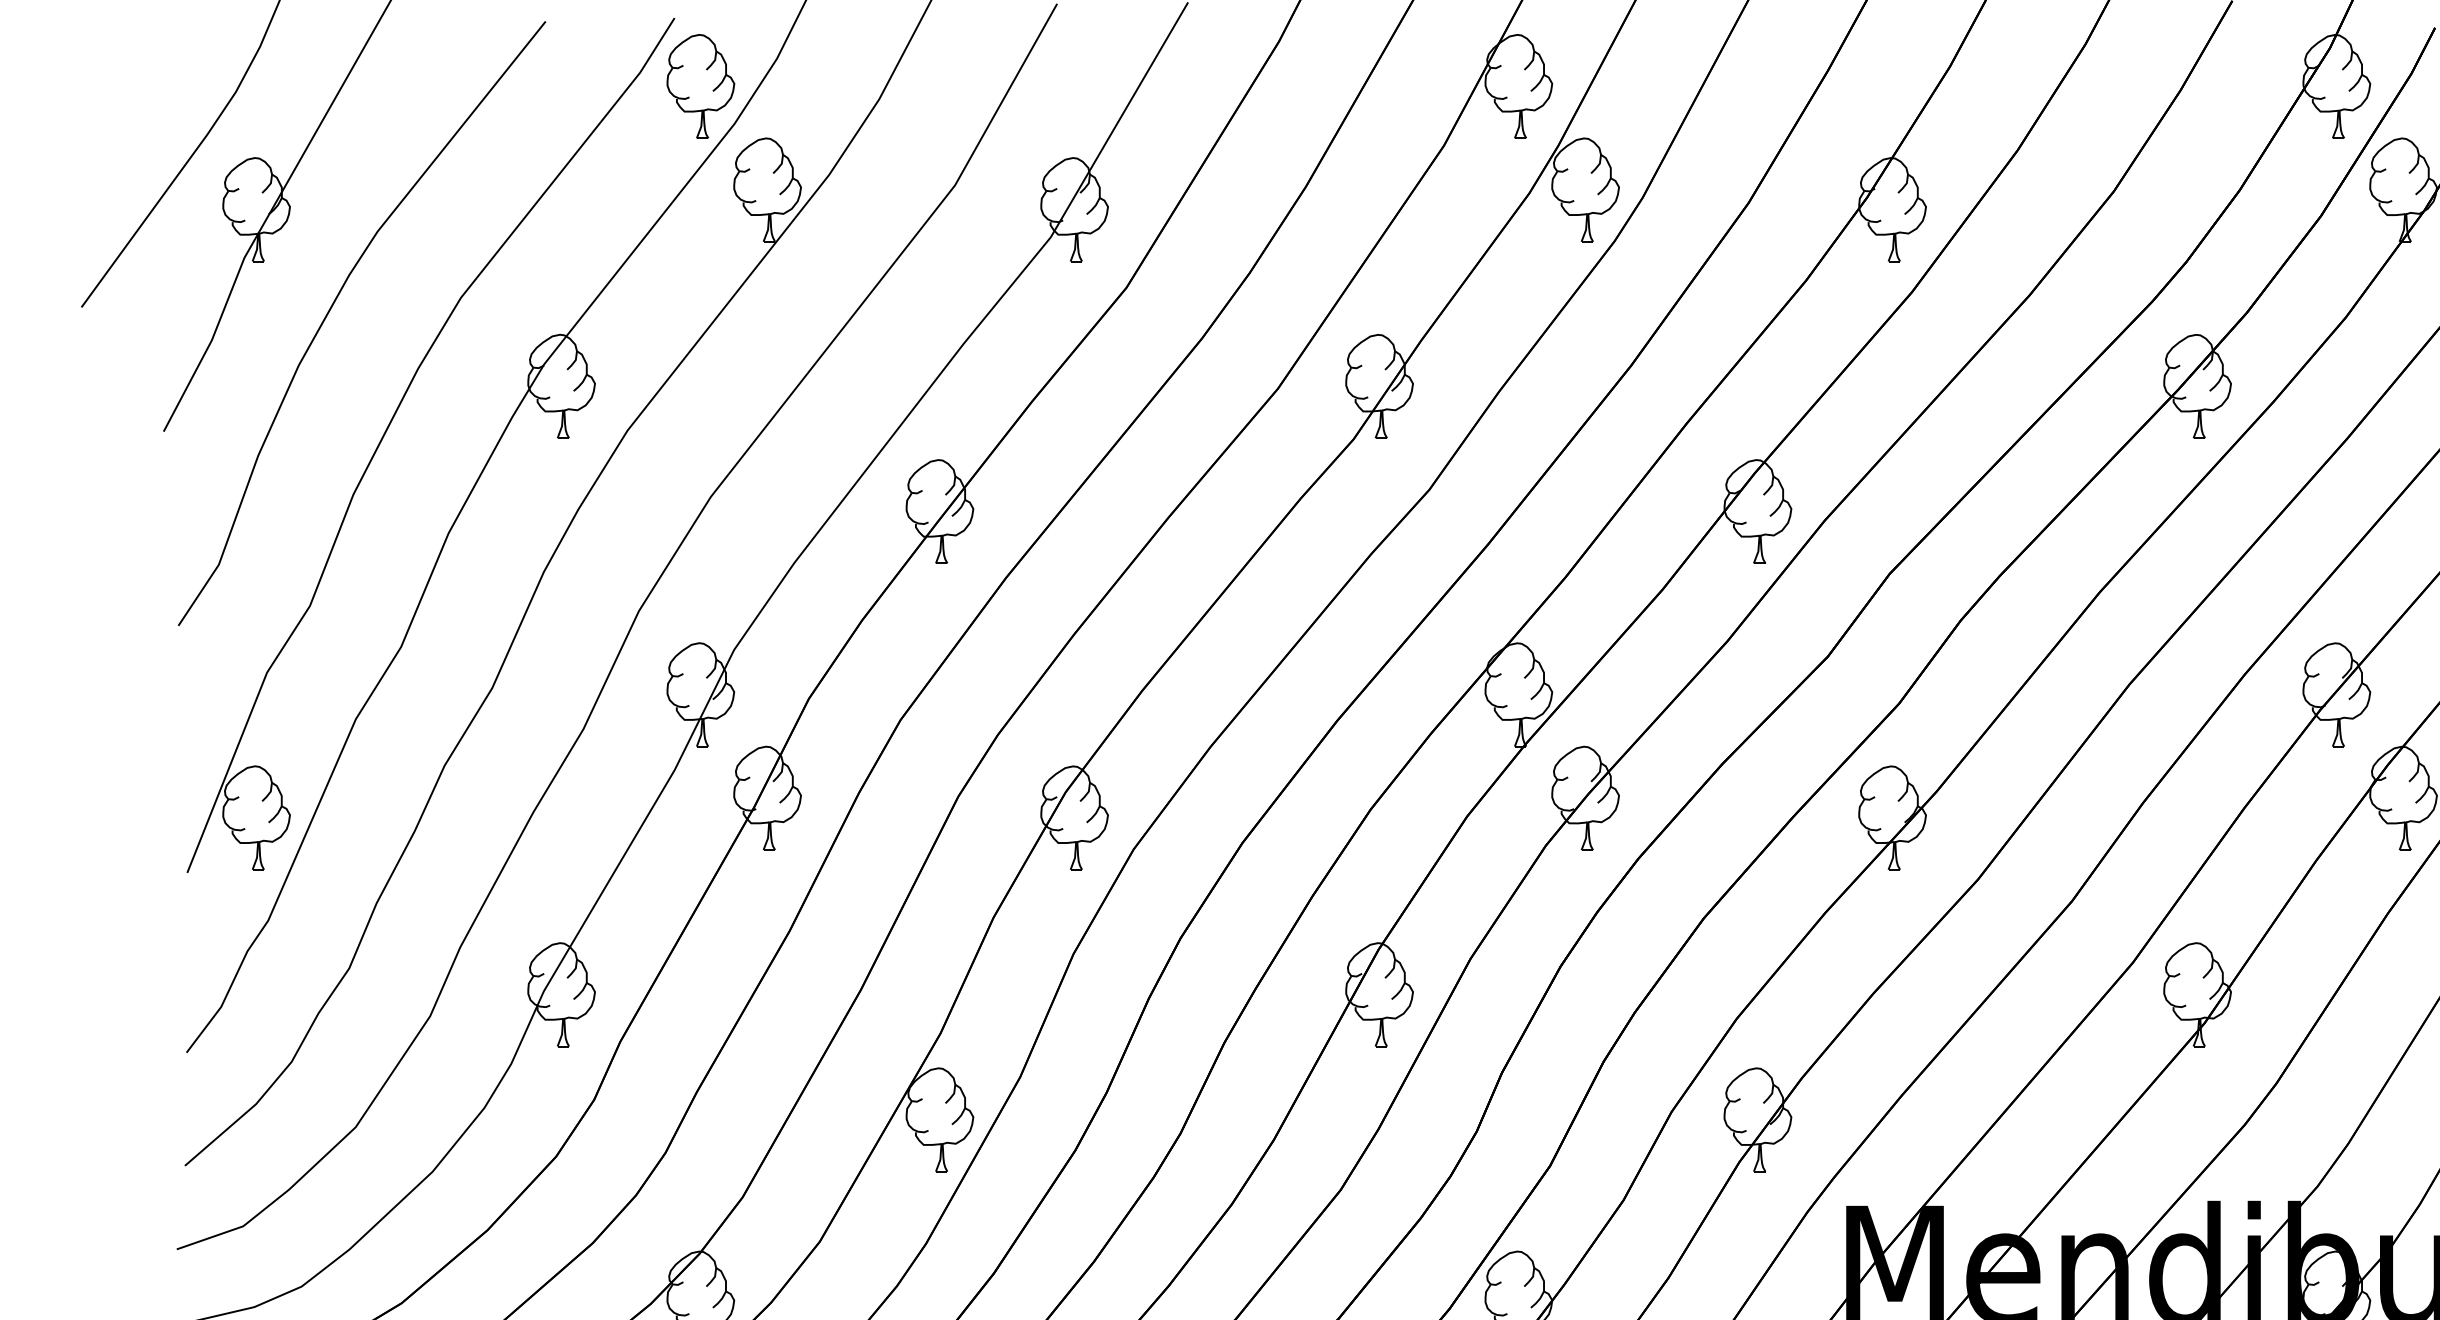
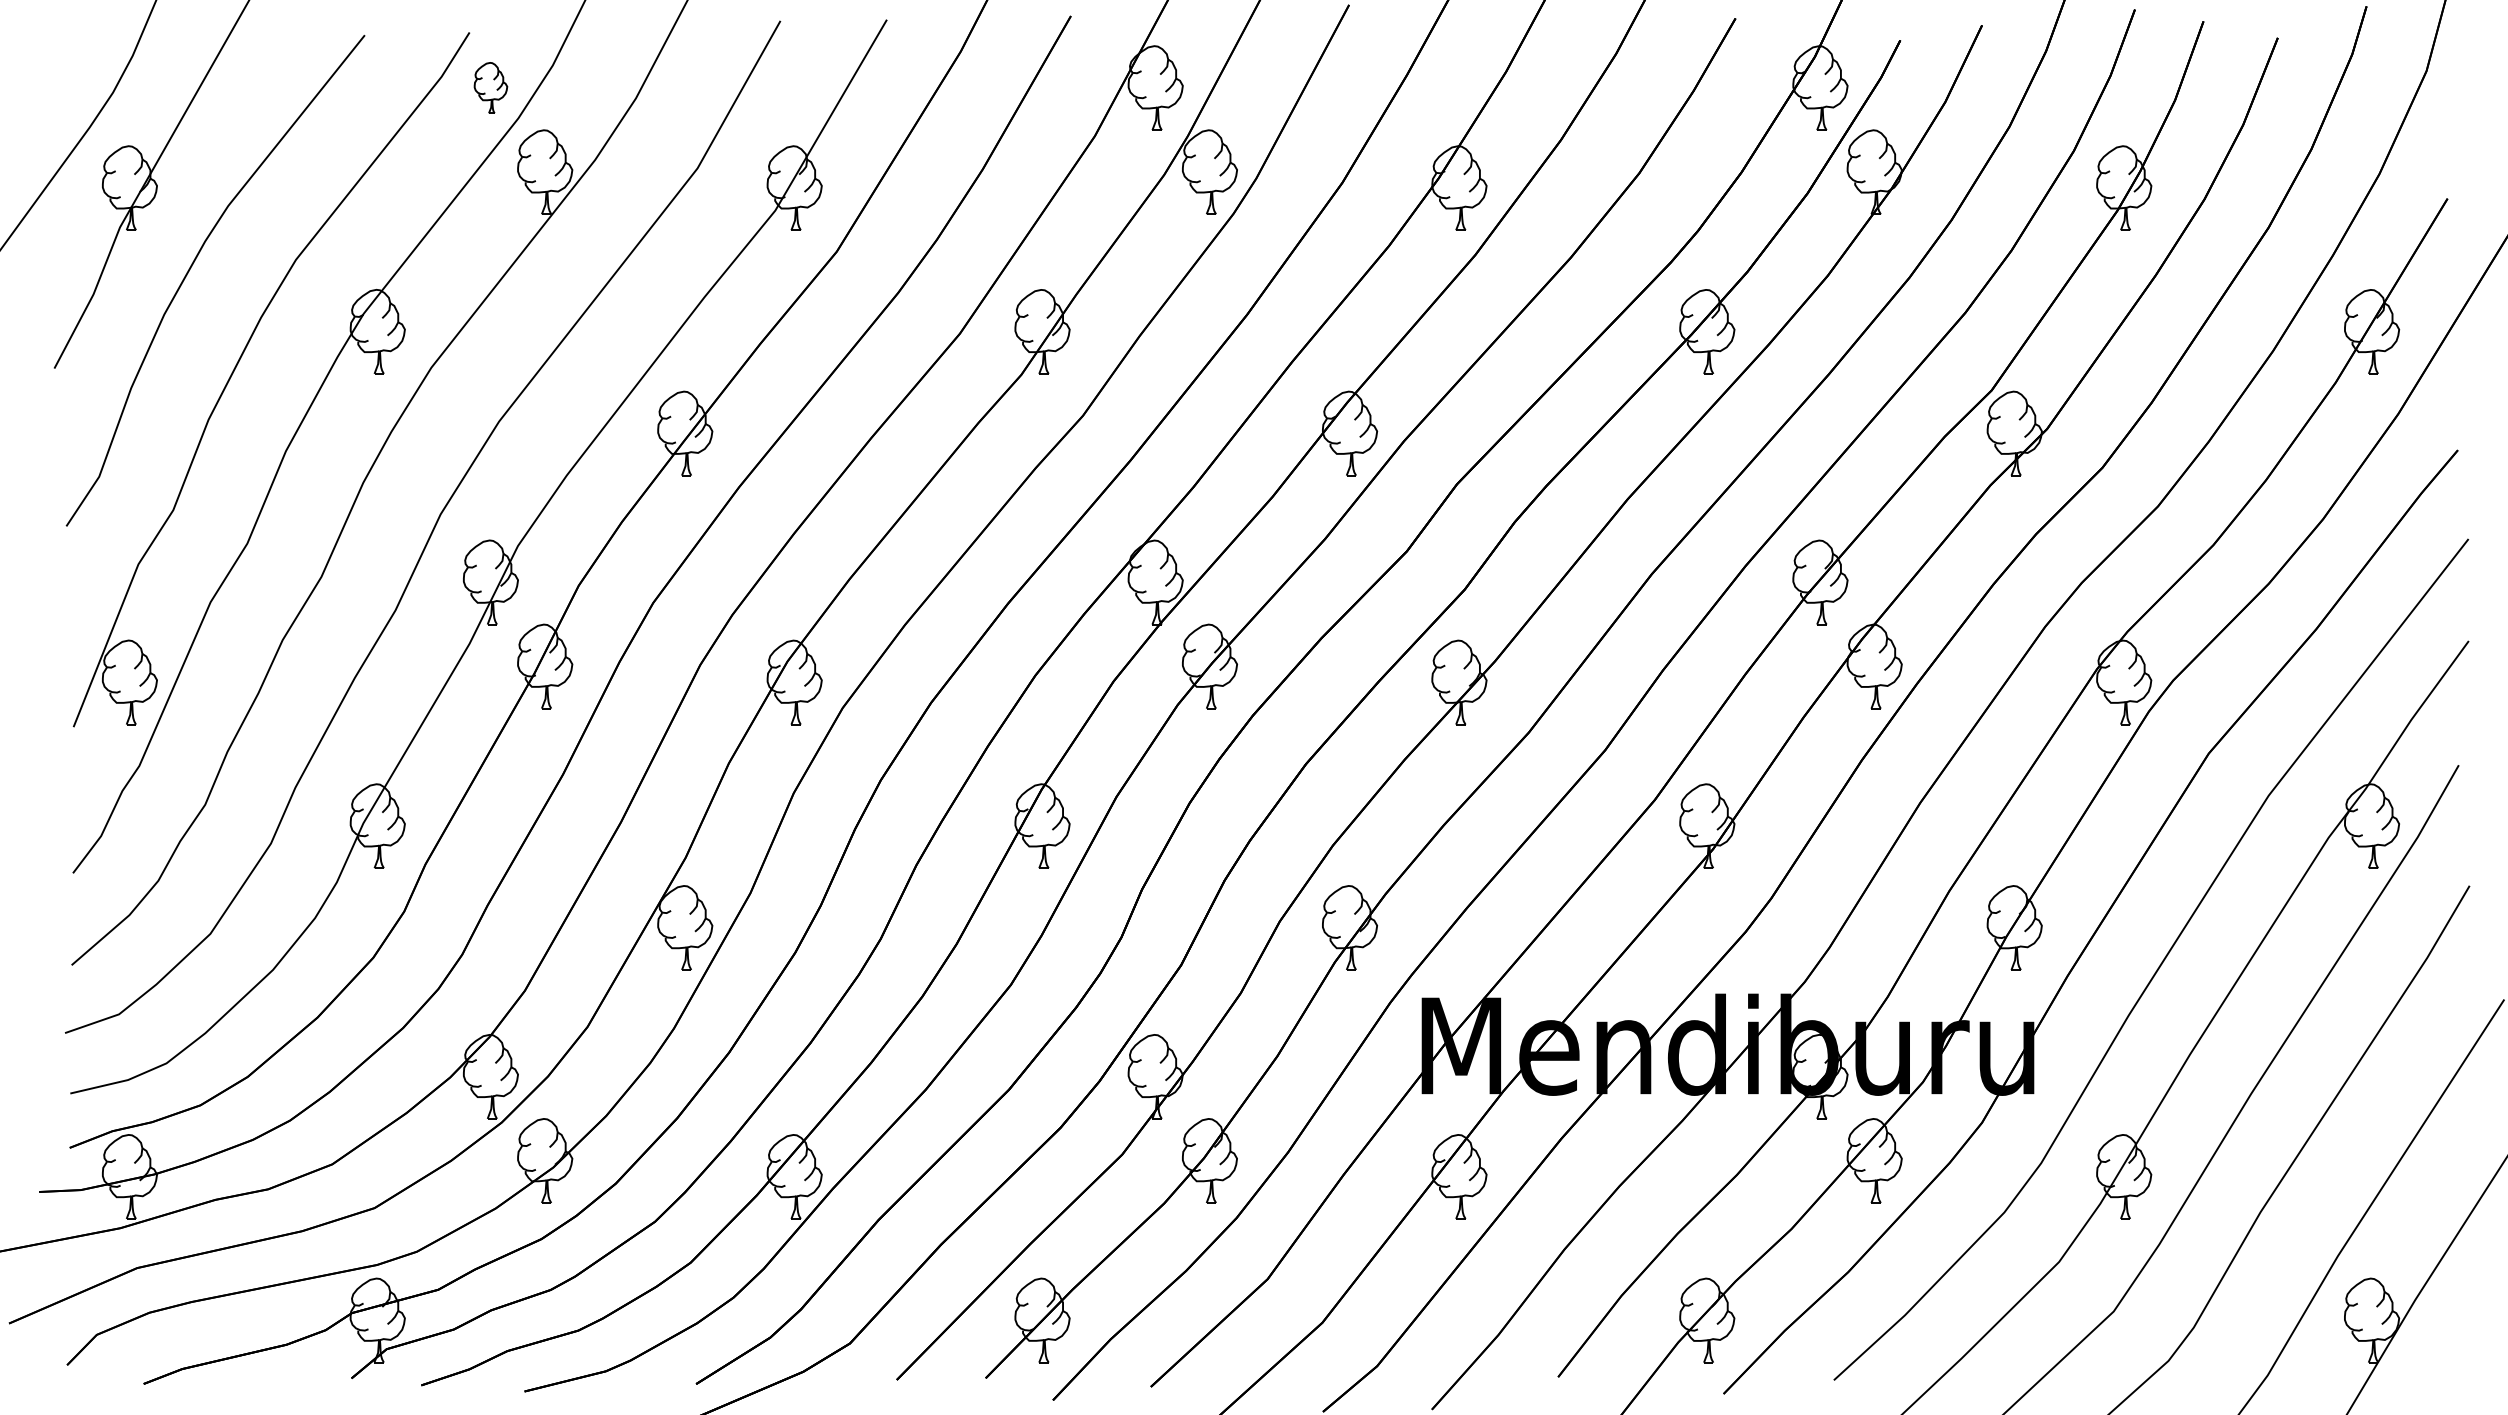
part: (700, 85) -> (490, 87), size x0.6

